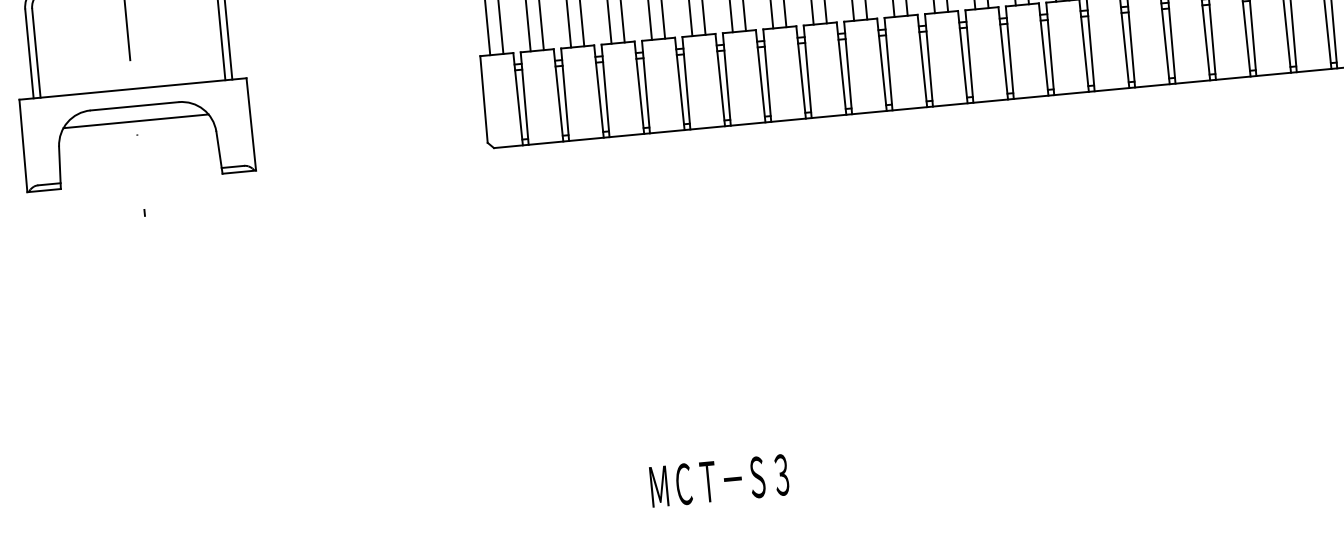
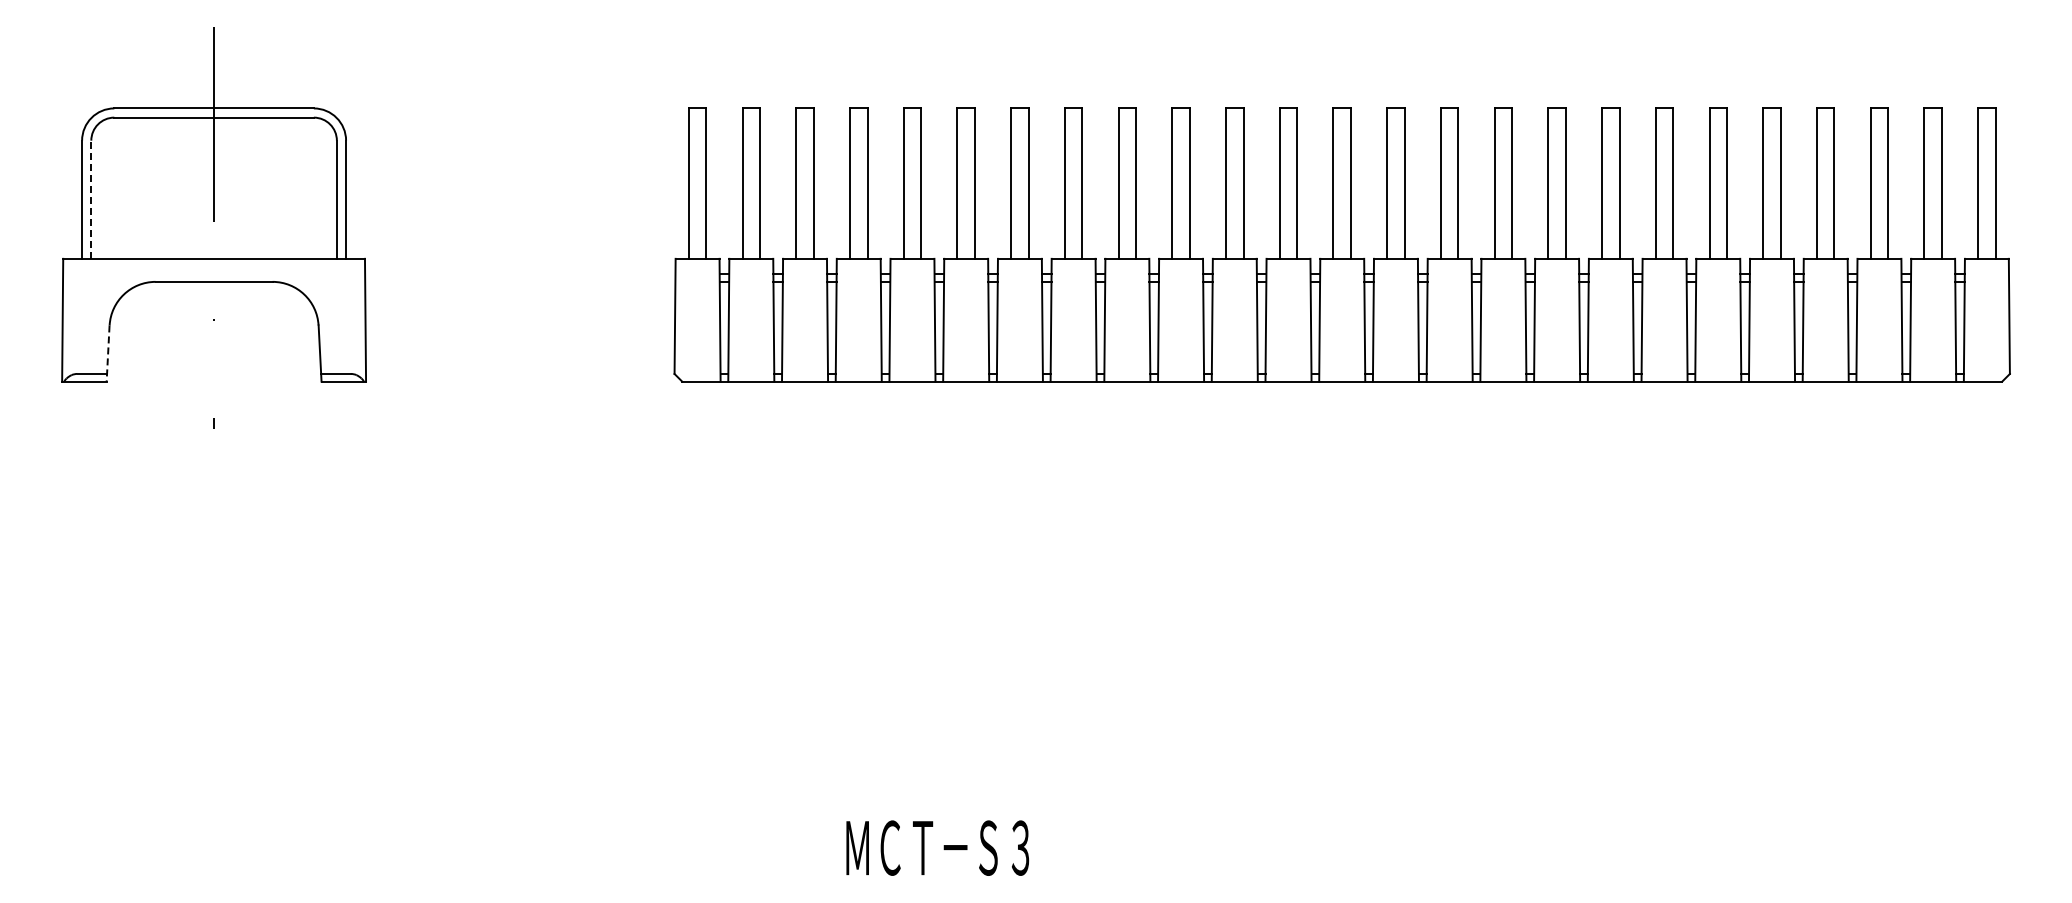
line: (36, 53) -> (91, 199), solid -> dashed
line: (135, 121) -> (213, 301), removed
line: (60, 168) -> (108, 354), solid -> dashed

